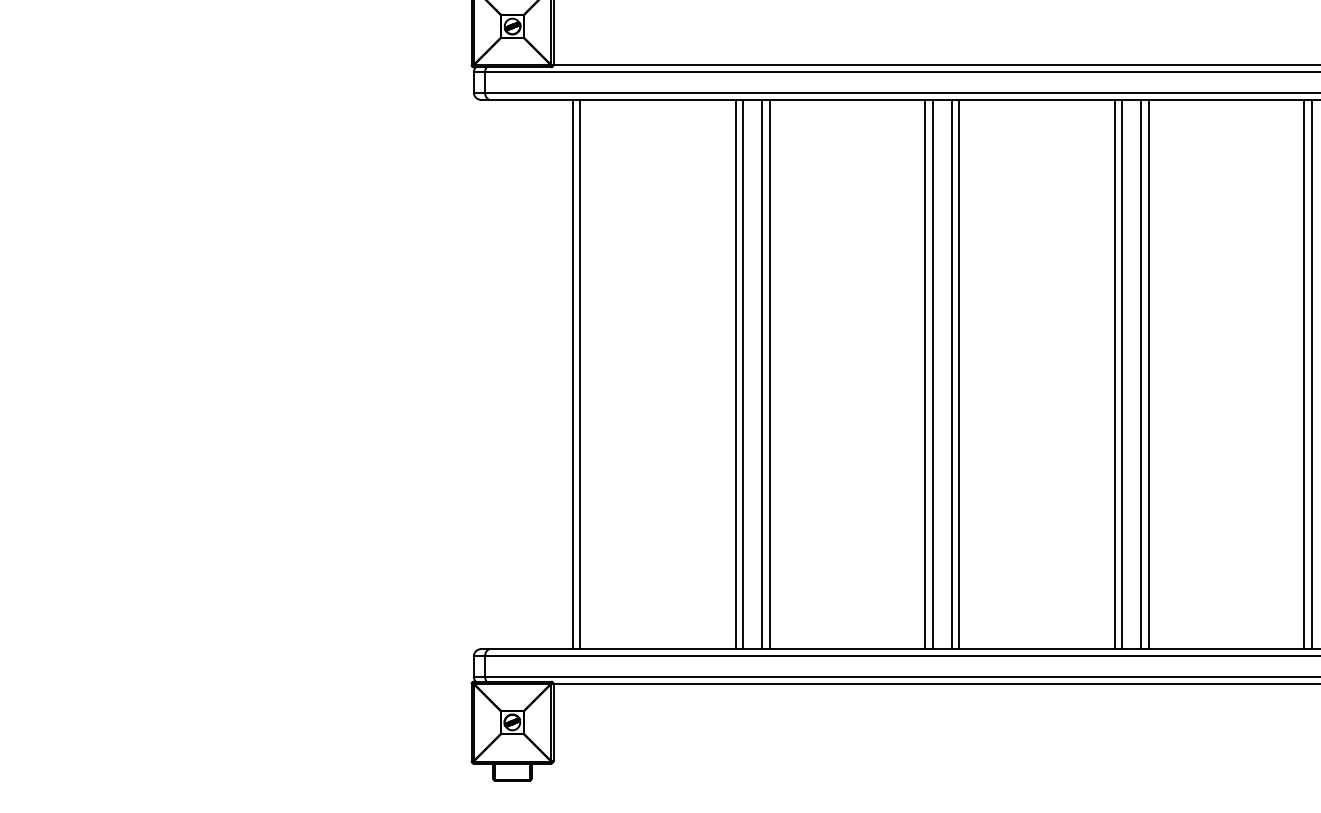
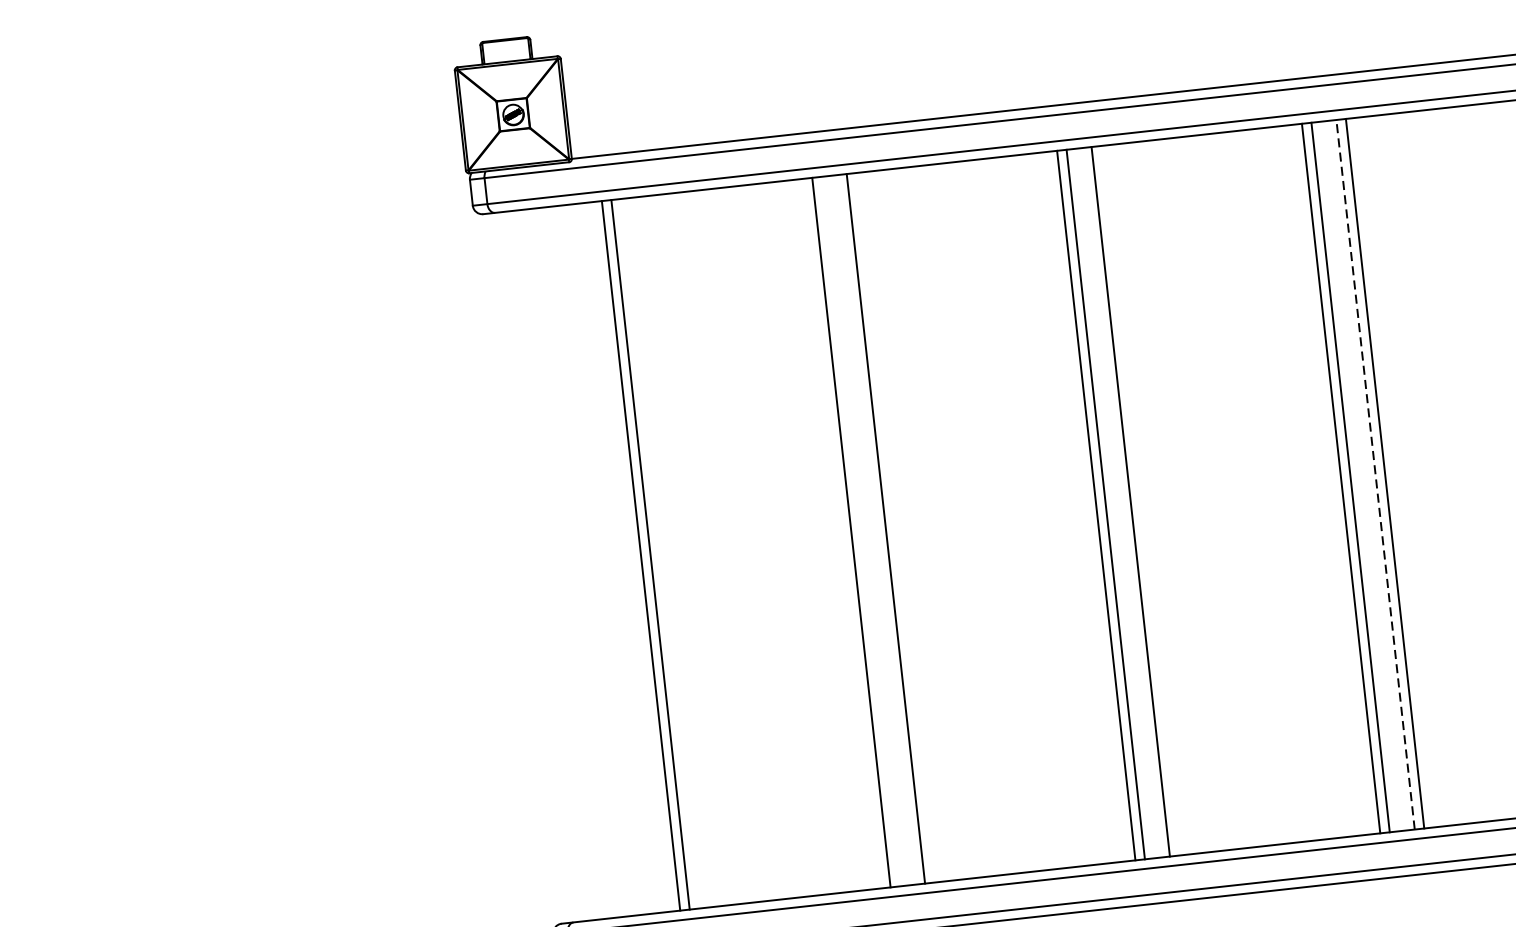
line: (743, 374) -> (861, 531), removed
line: (769, 374) -> (895, 527), removed
line: (959, 374) -> (1140, 500), removed
line: (1141, 374) -> (1375, 474), solid -> dashed

